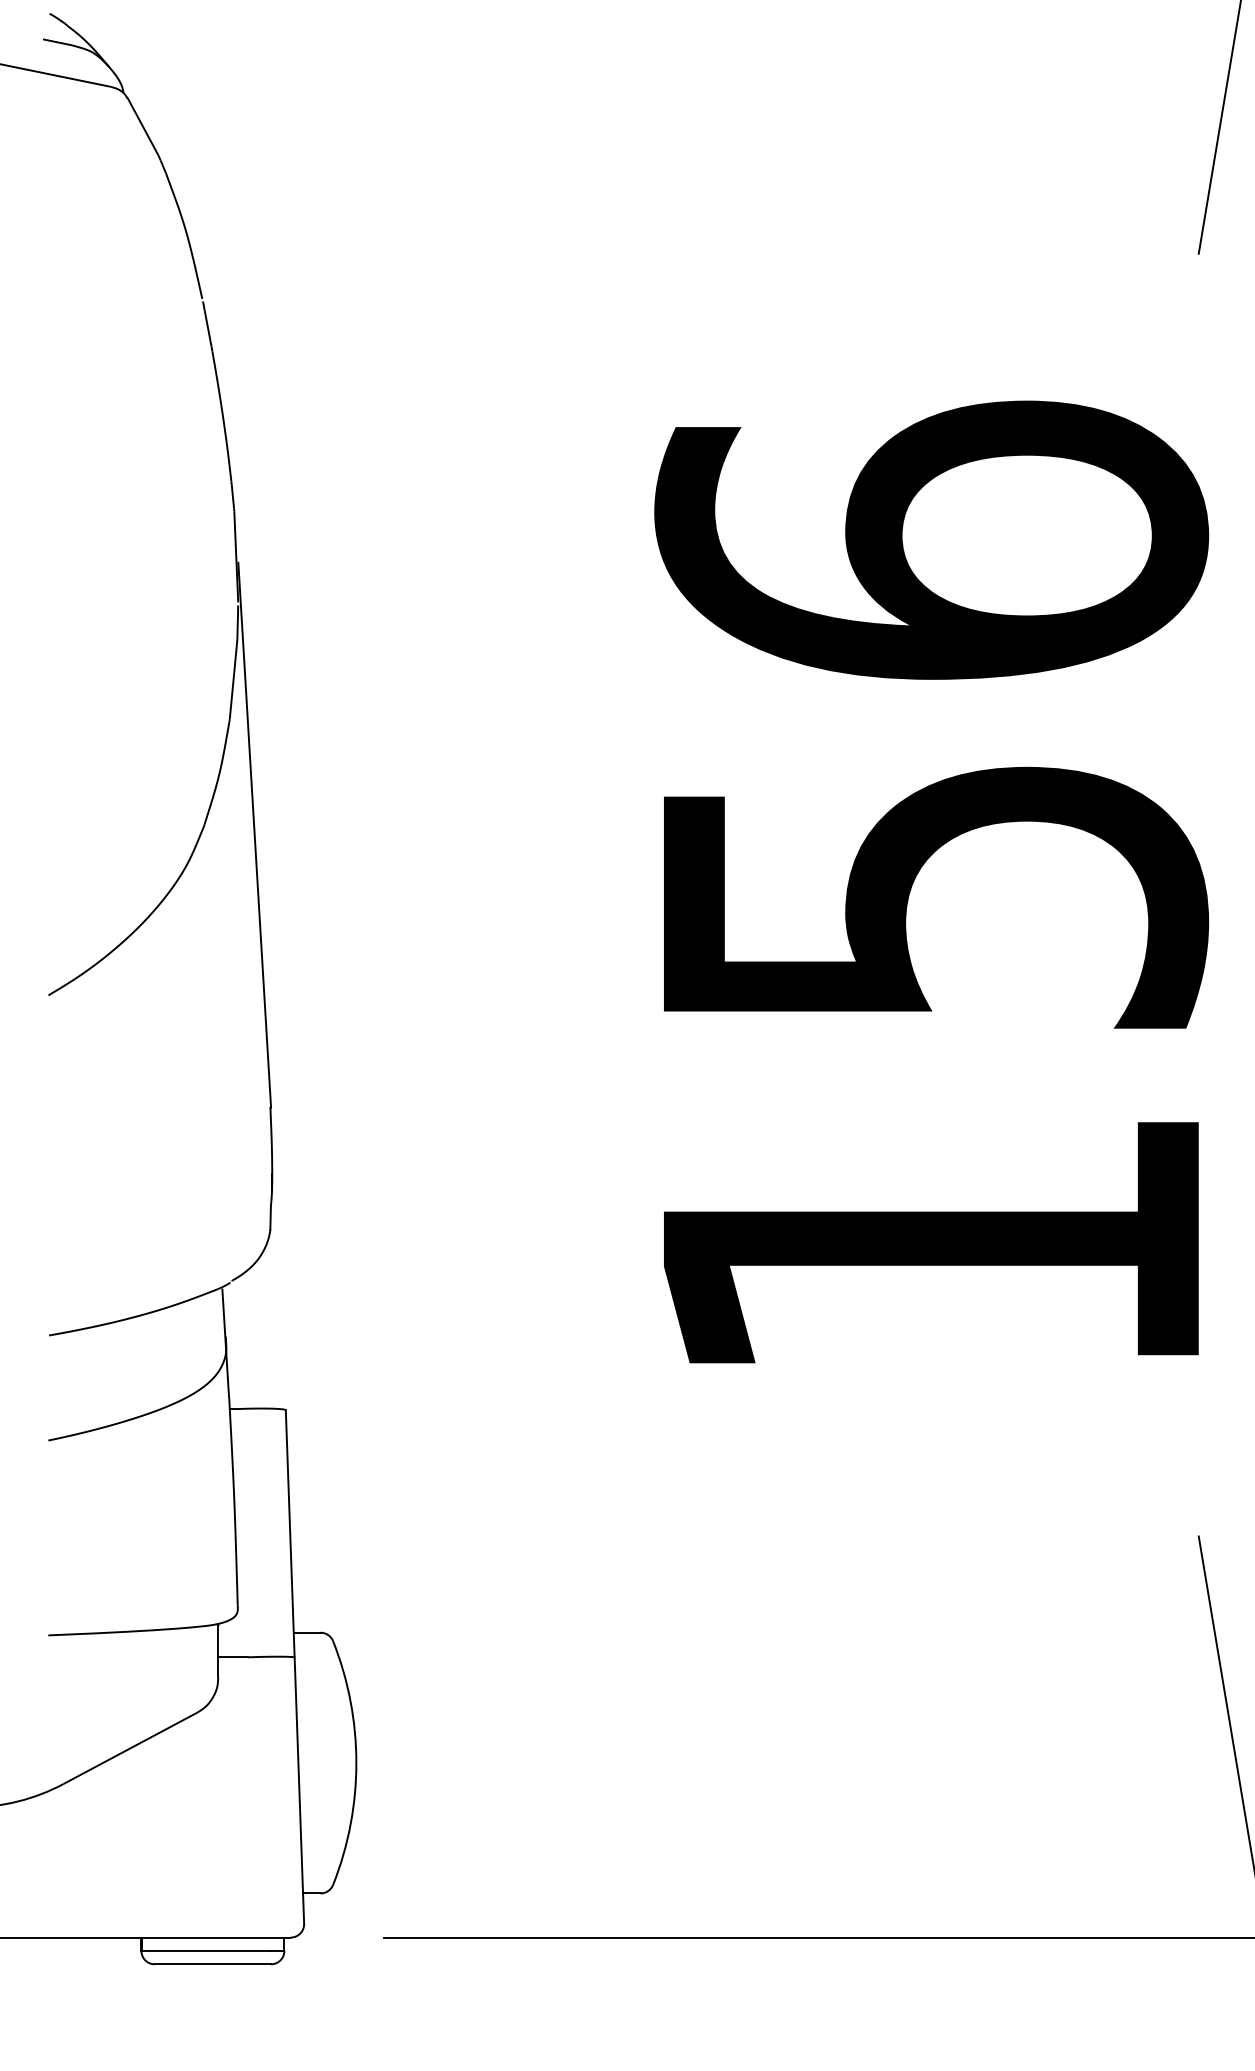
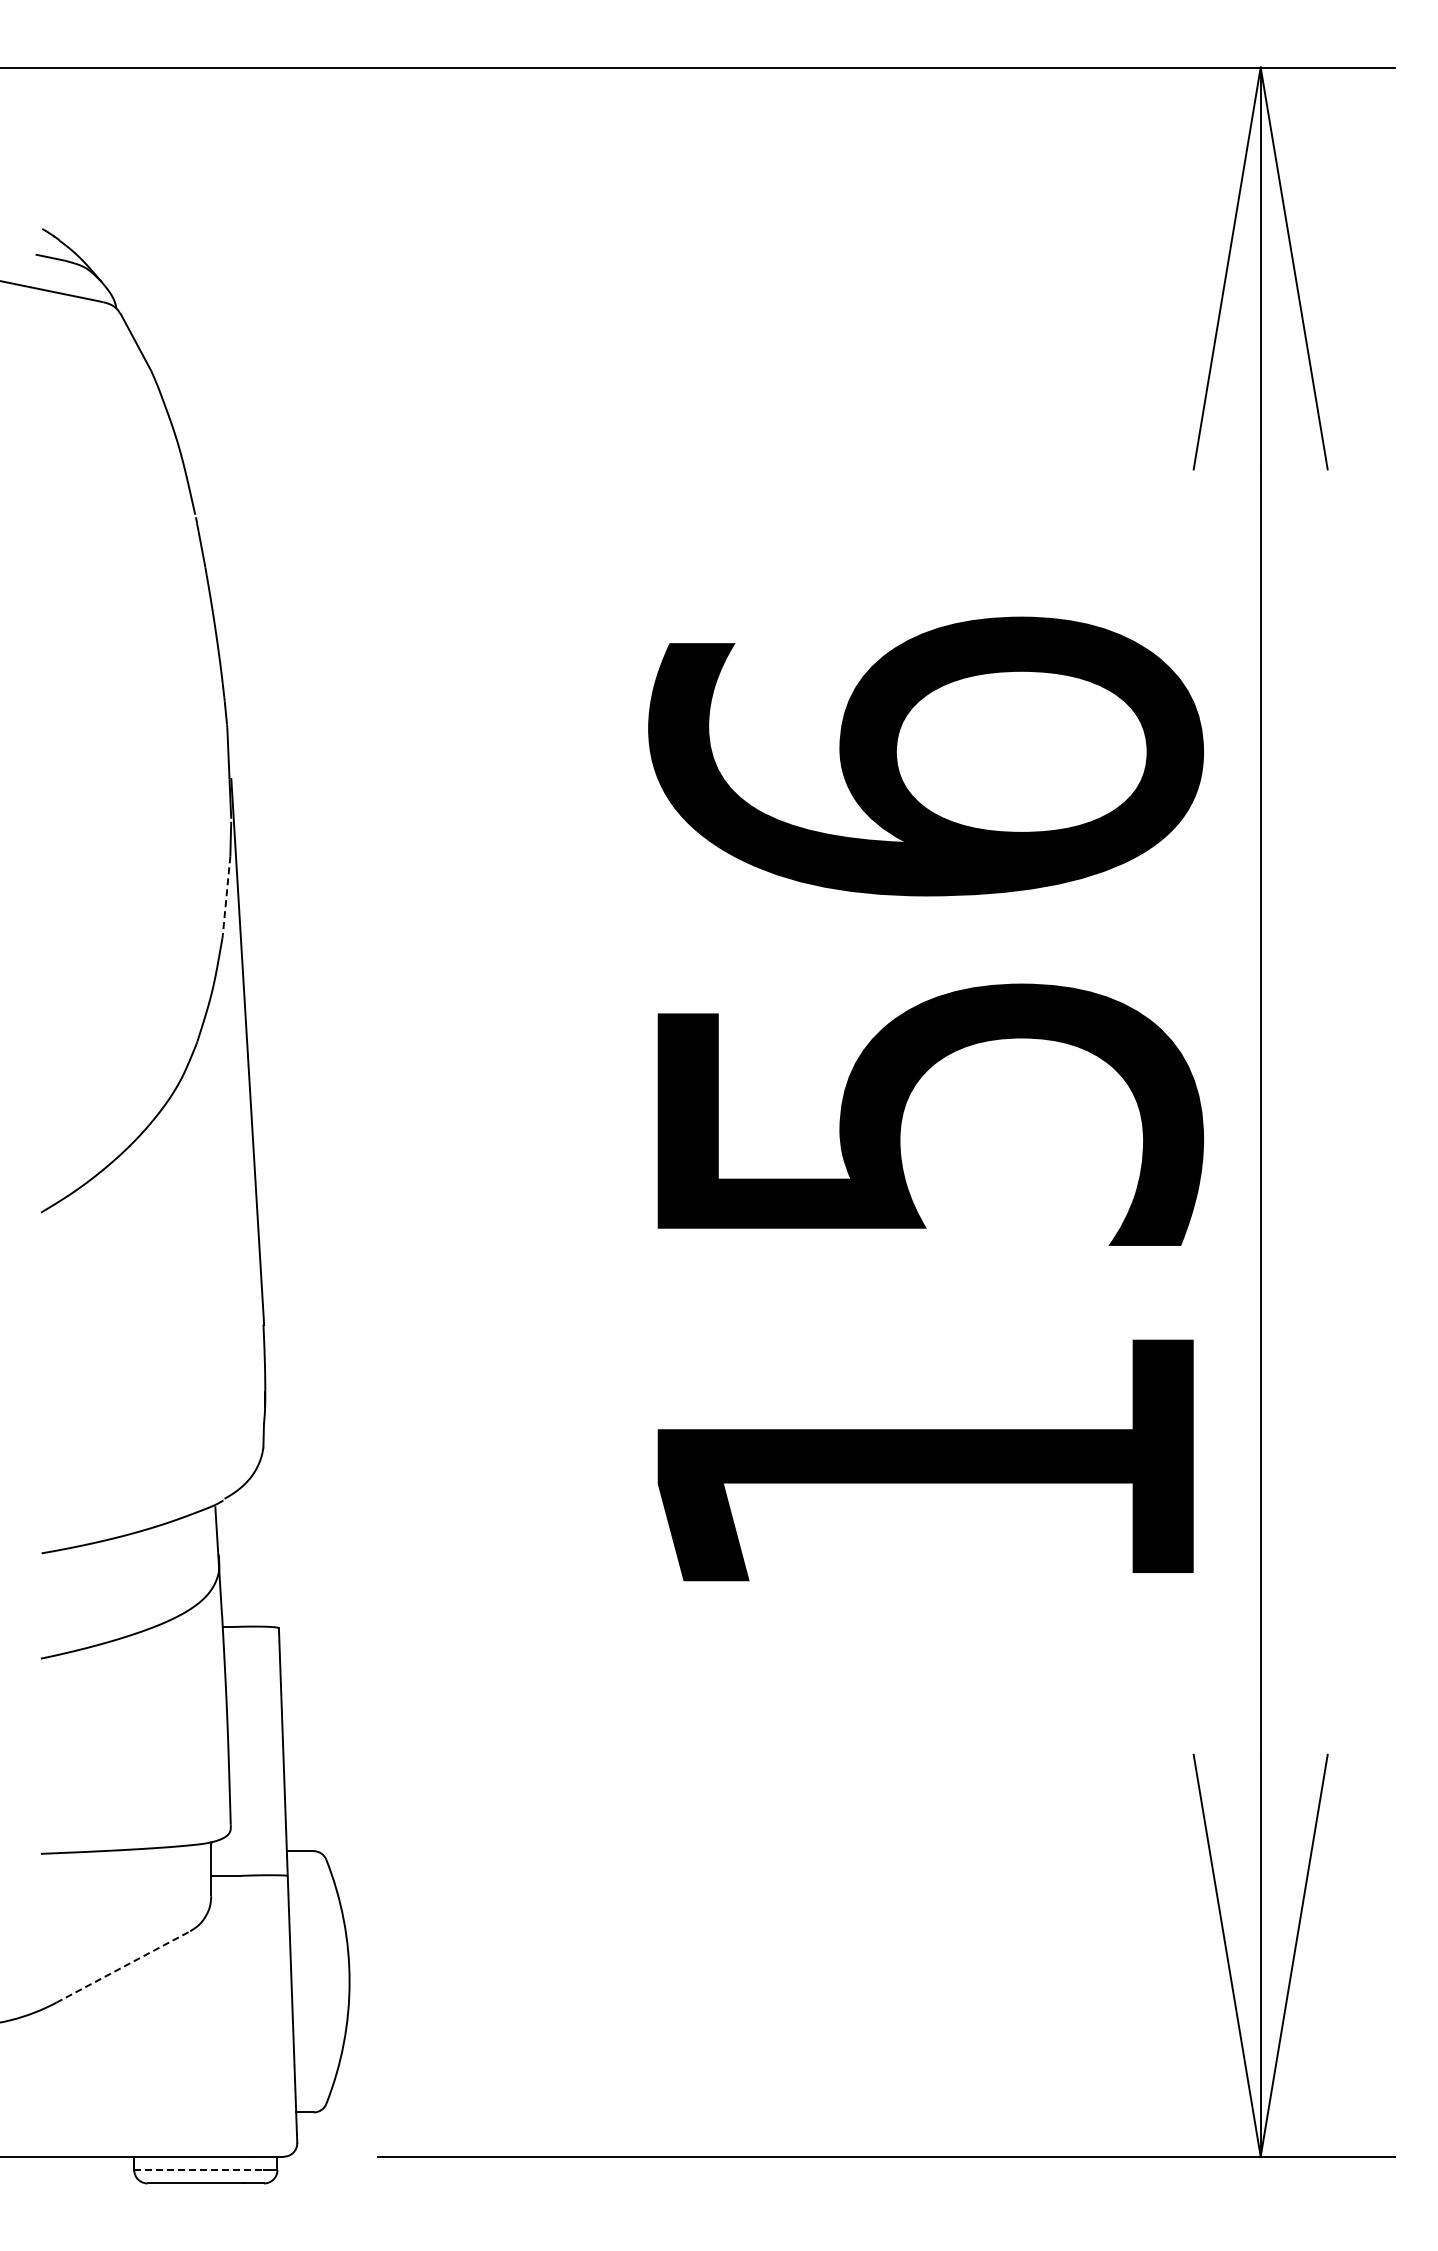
line: (233, 679) -> (226, 896), solid -> dashed
line: (130, 1747) -> (123, 1966), solid -> dashed
line: (206, 1951) -> (199, 2170), solid -> dashed

